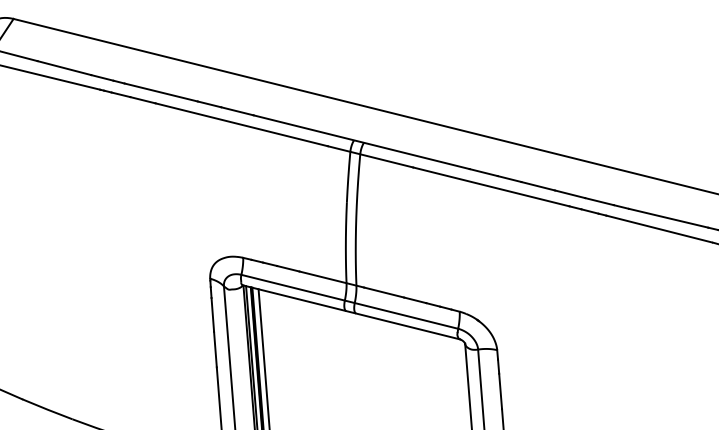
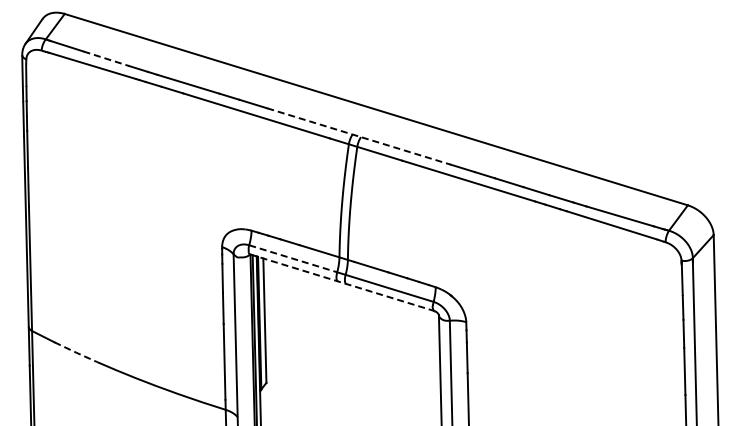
line: (64, 67) -> (106, 58), solid -> dashed
line: (362, 142) -> (359, 136), solid -> dashed
line: (293, 287) -> (293, 258), solid -> dashed
line: (351, 312) -> (342, 282), solid -> dashed
line: (48, 409) -> (76, 352), solid -> dashed

